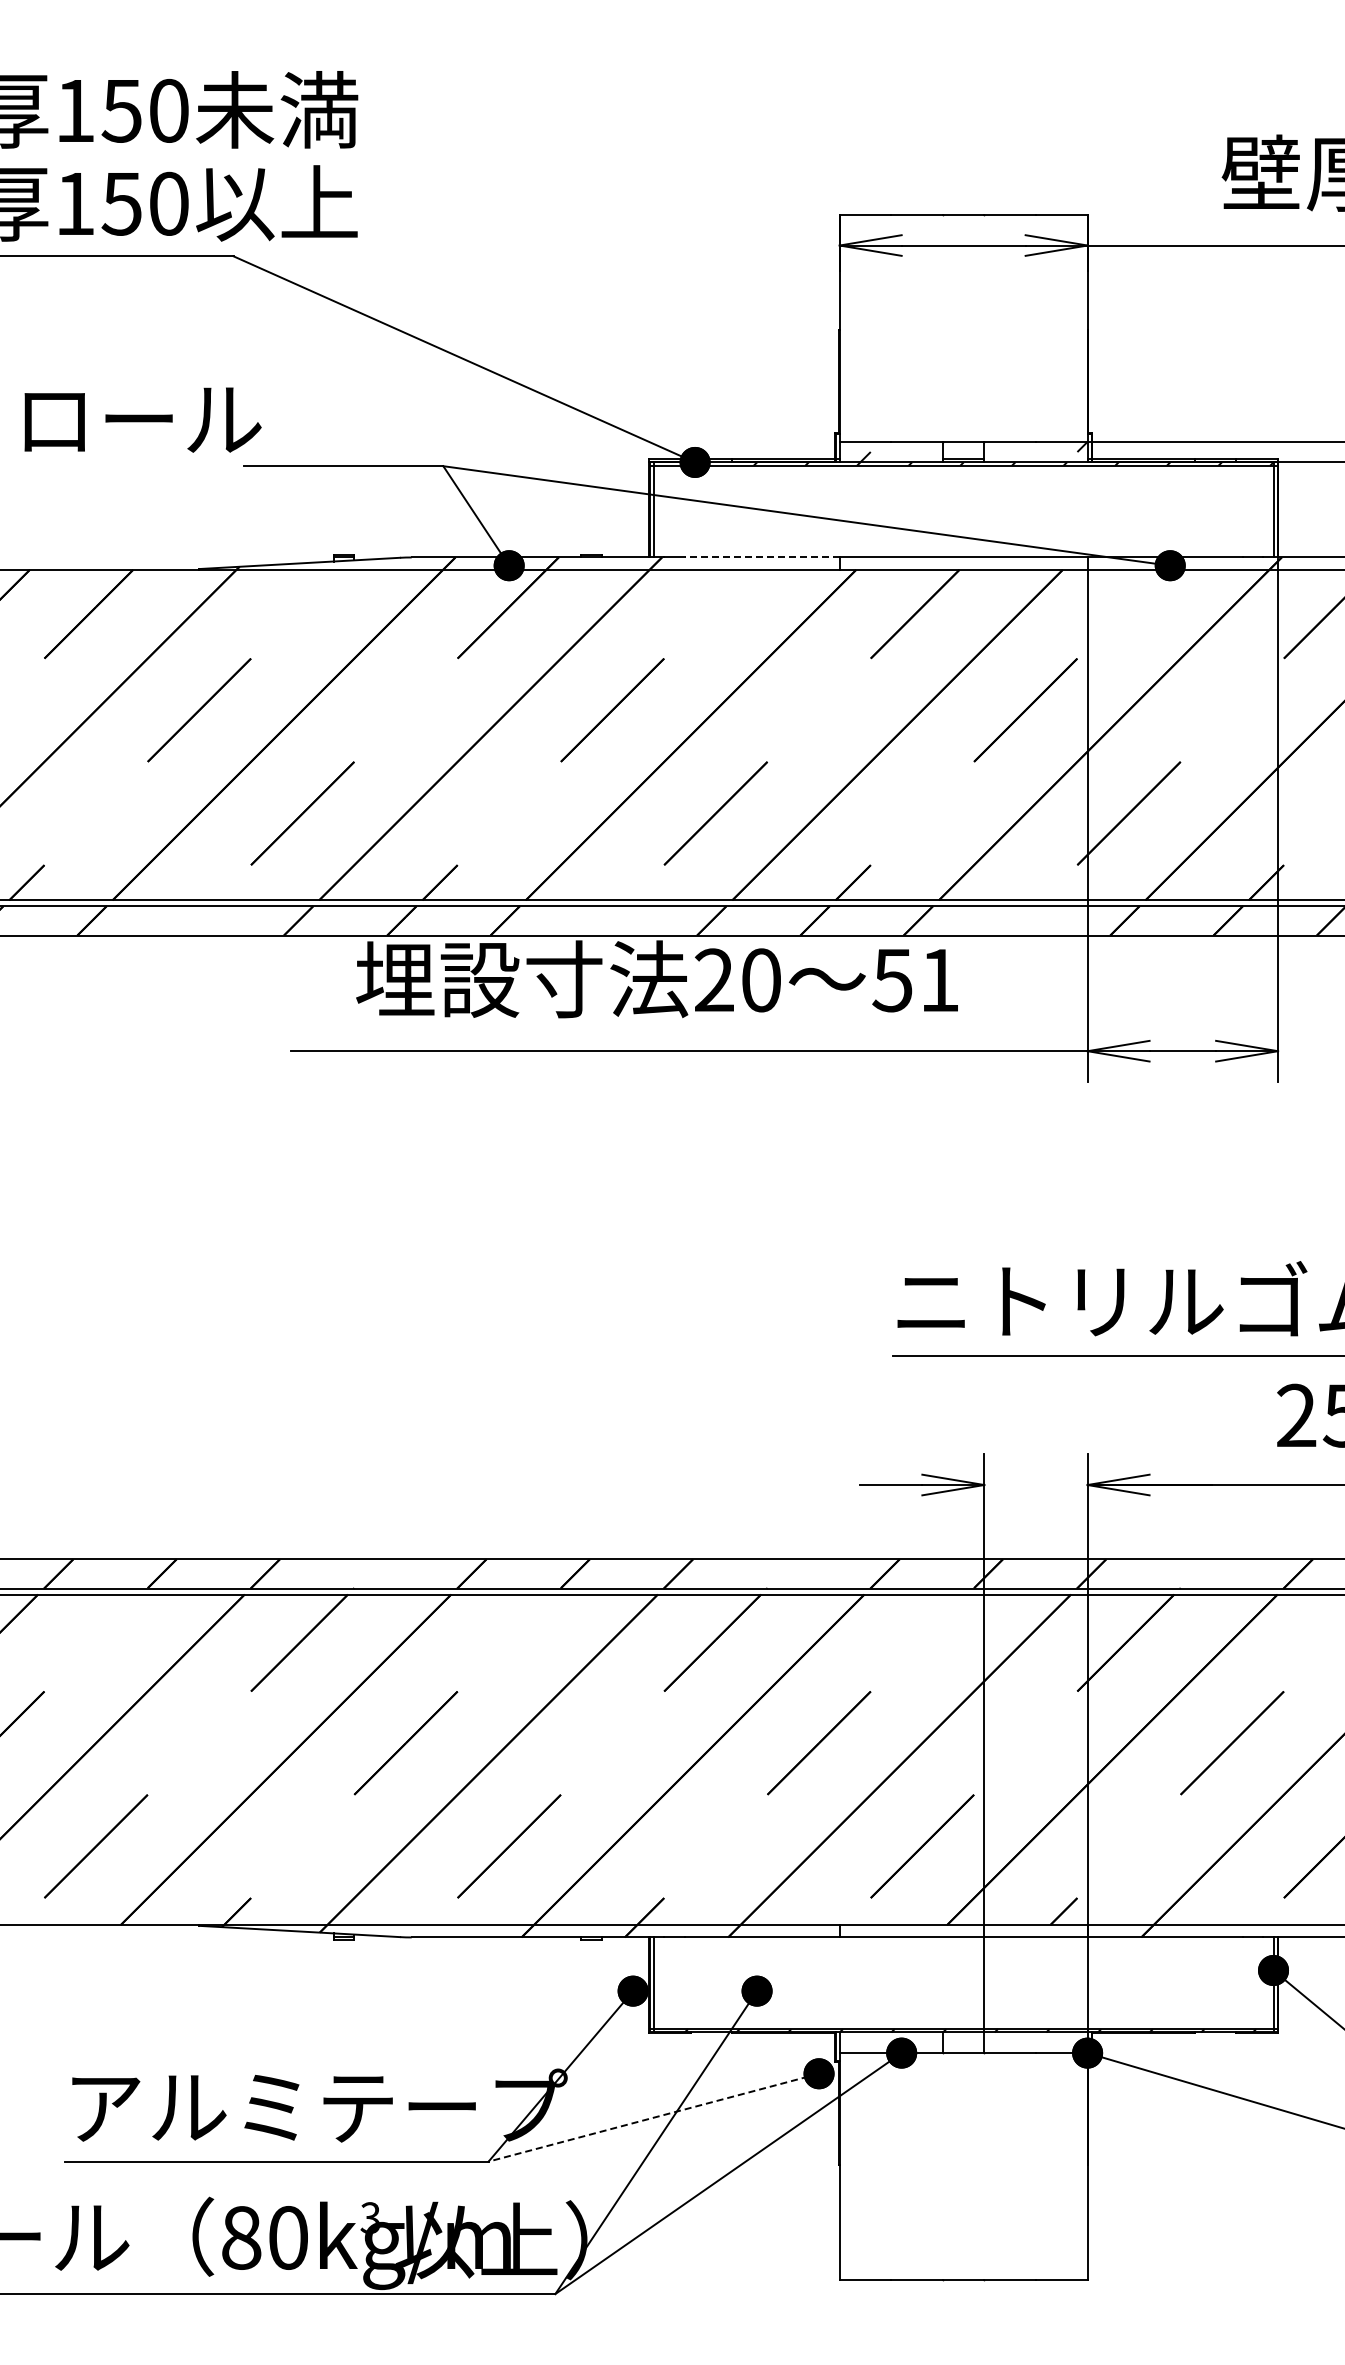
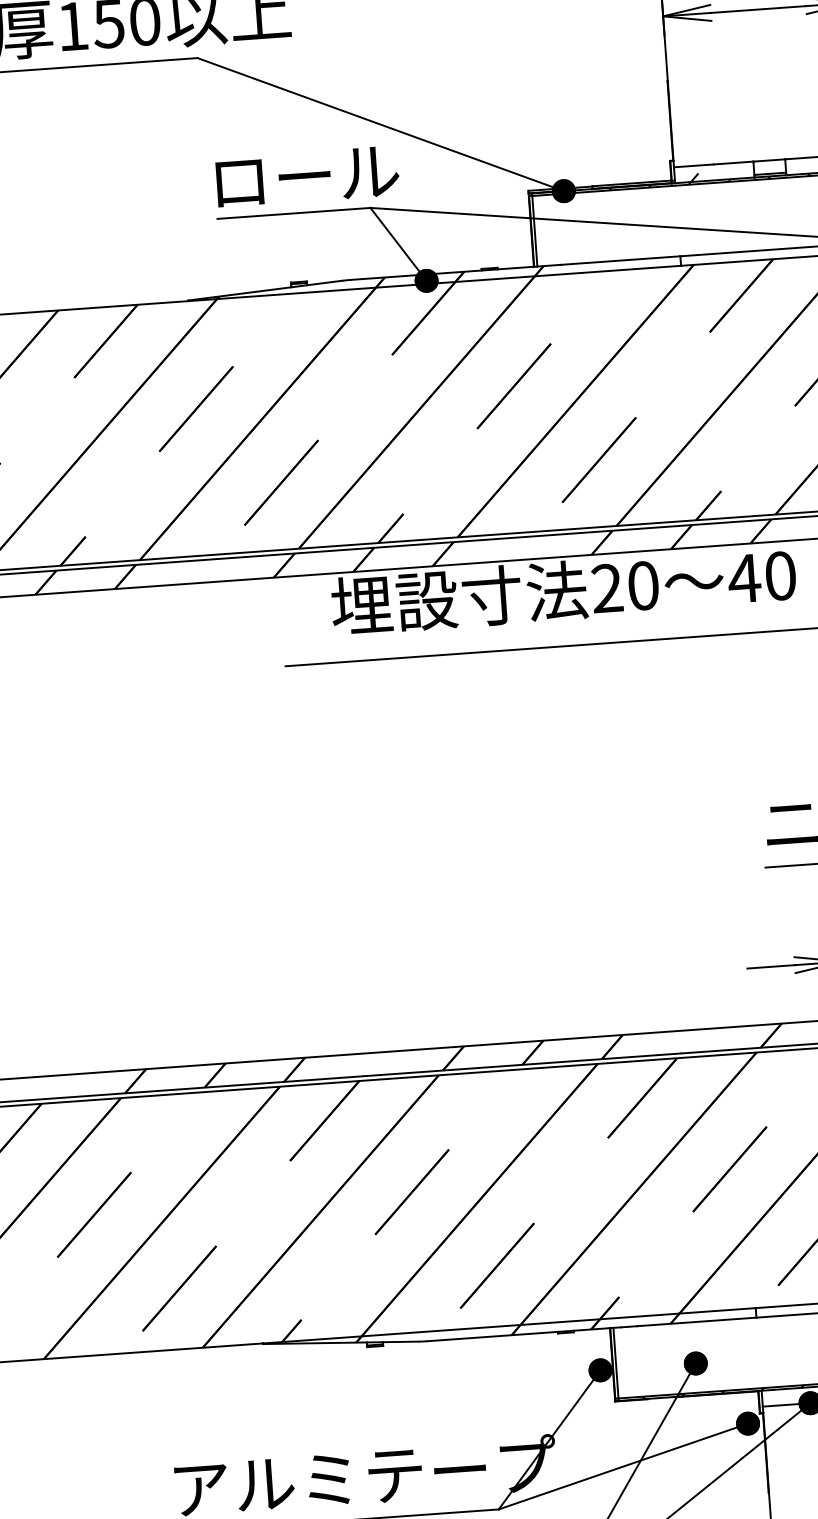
text: (142, 419) -> (307, 176), moved
line: (761, 557) -> (620, 260), dashed -> solid
text: (915, 980) -> (761, 577), 51 -> 40
line: (653, 2117) -> (623, 1466), dashed -> solid

